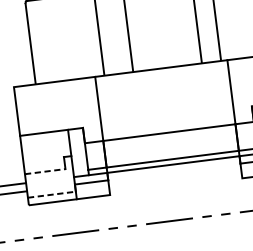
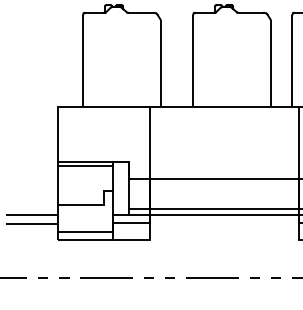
line: (44, 137) -> (85, 166), added
line: (45, 171) -> (81, 204), dashed -> solid
line: (52, 194) -> (86, 231), dashed -> solid

